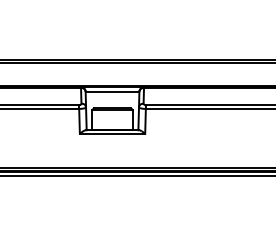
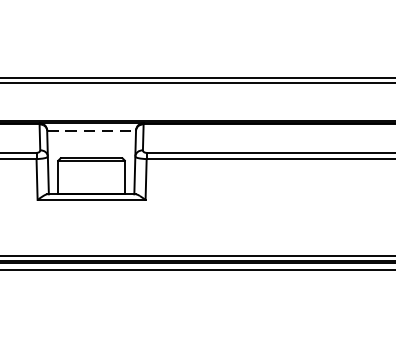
line: (112, 91) -> (91, 130), solid -> dashed

